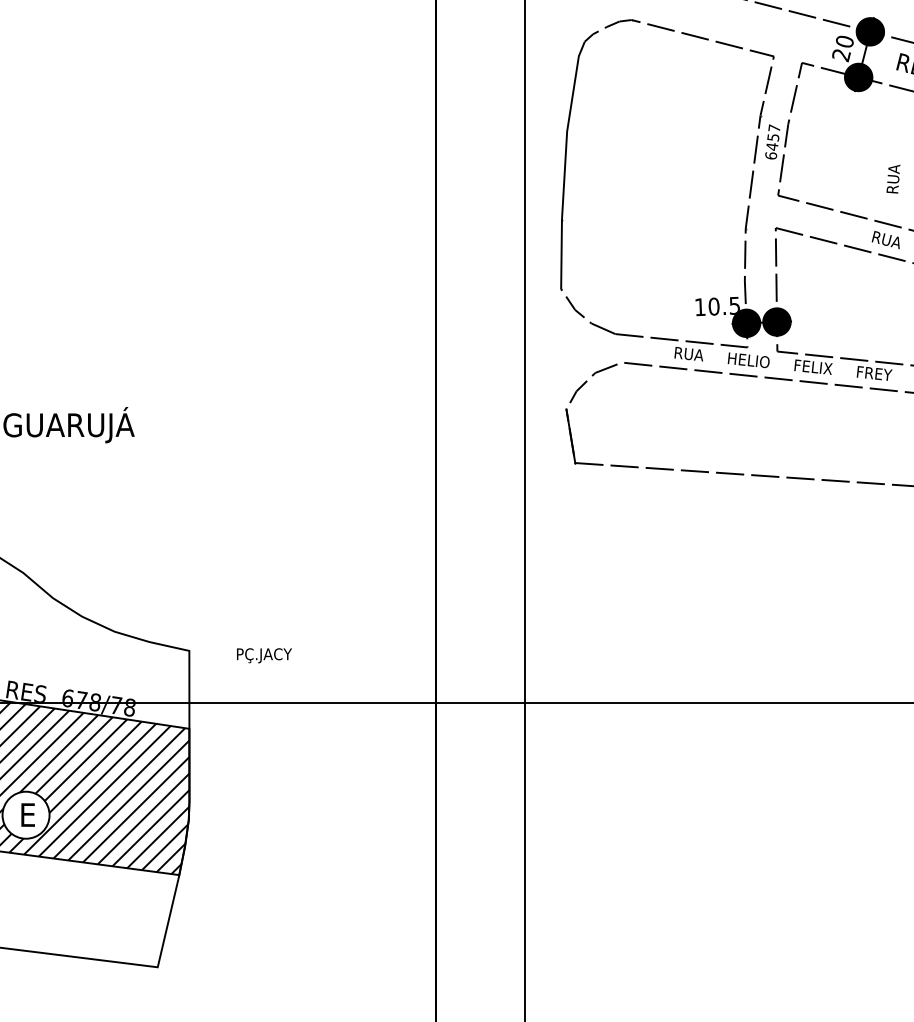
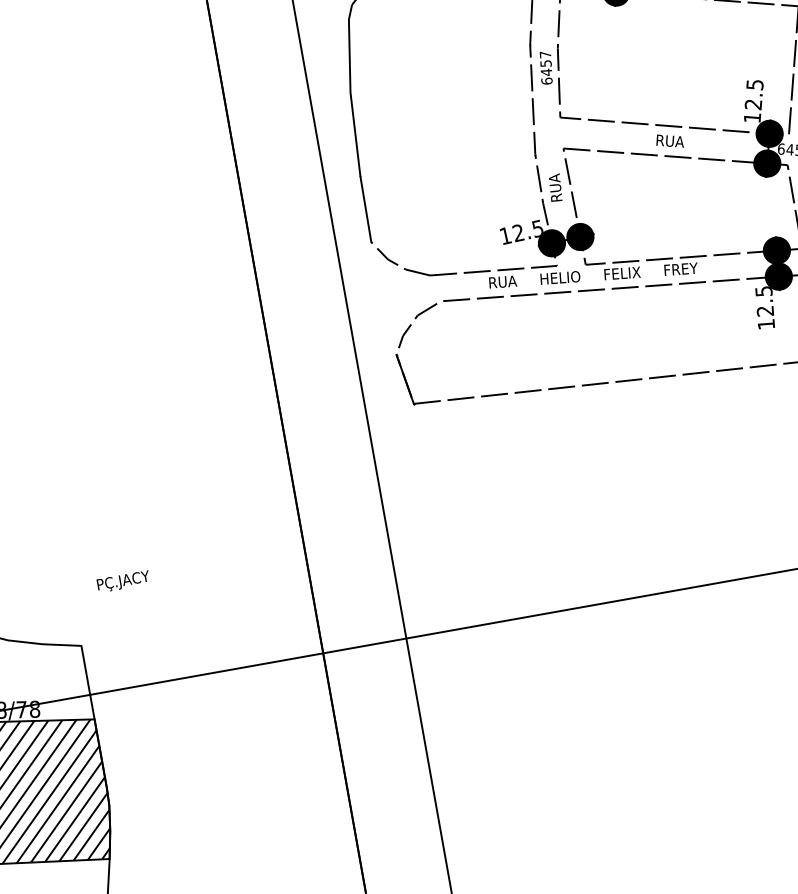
text: (893, 179) -> (555, 188), moved
text: (713, 306) -> (517, 233), 10.5 -> 12.5
text: (264, 655) -> (123, 581), moved

